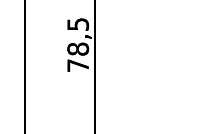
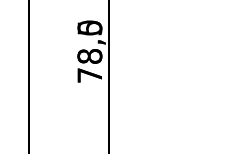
text: (77, 24) -> (89, 27), 78,5 -> 78,0

